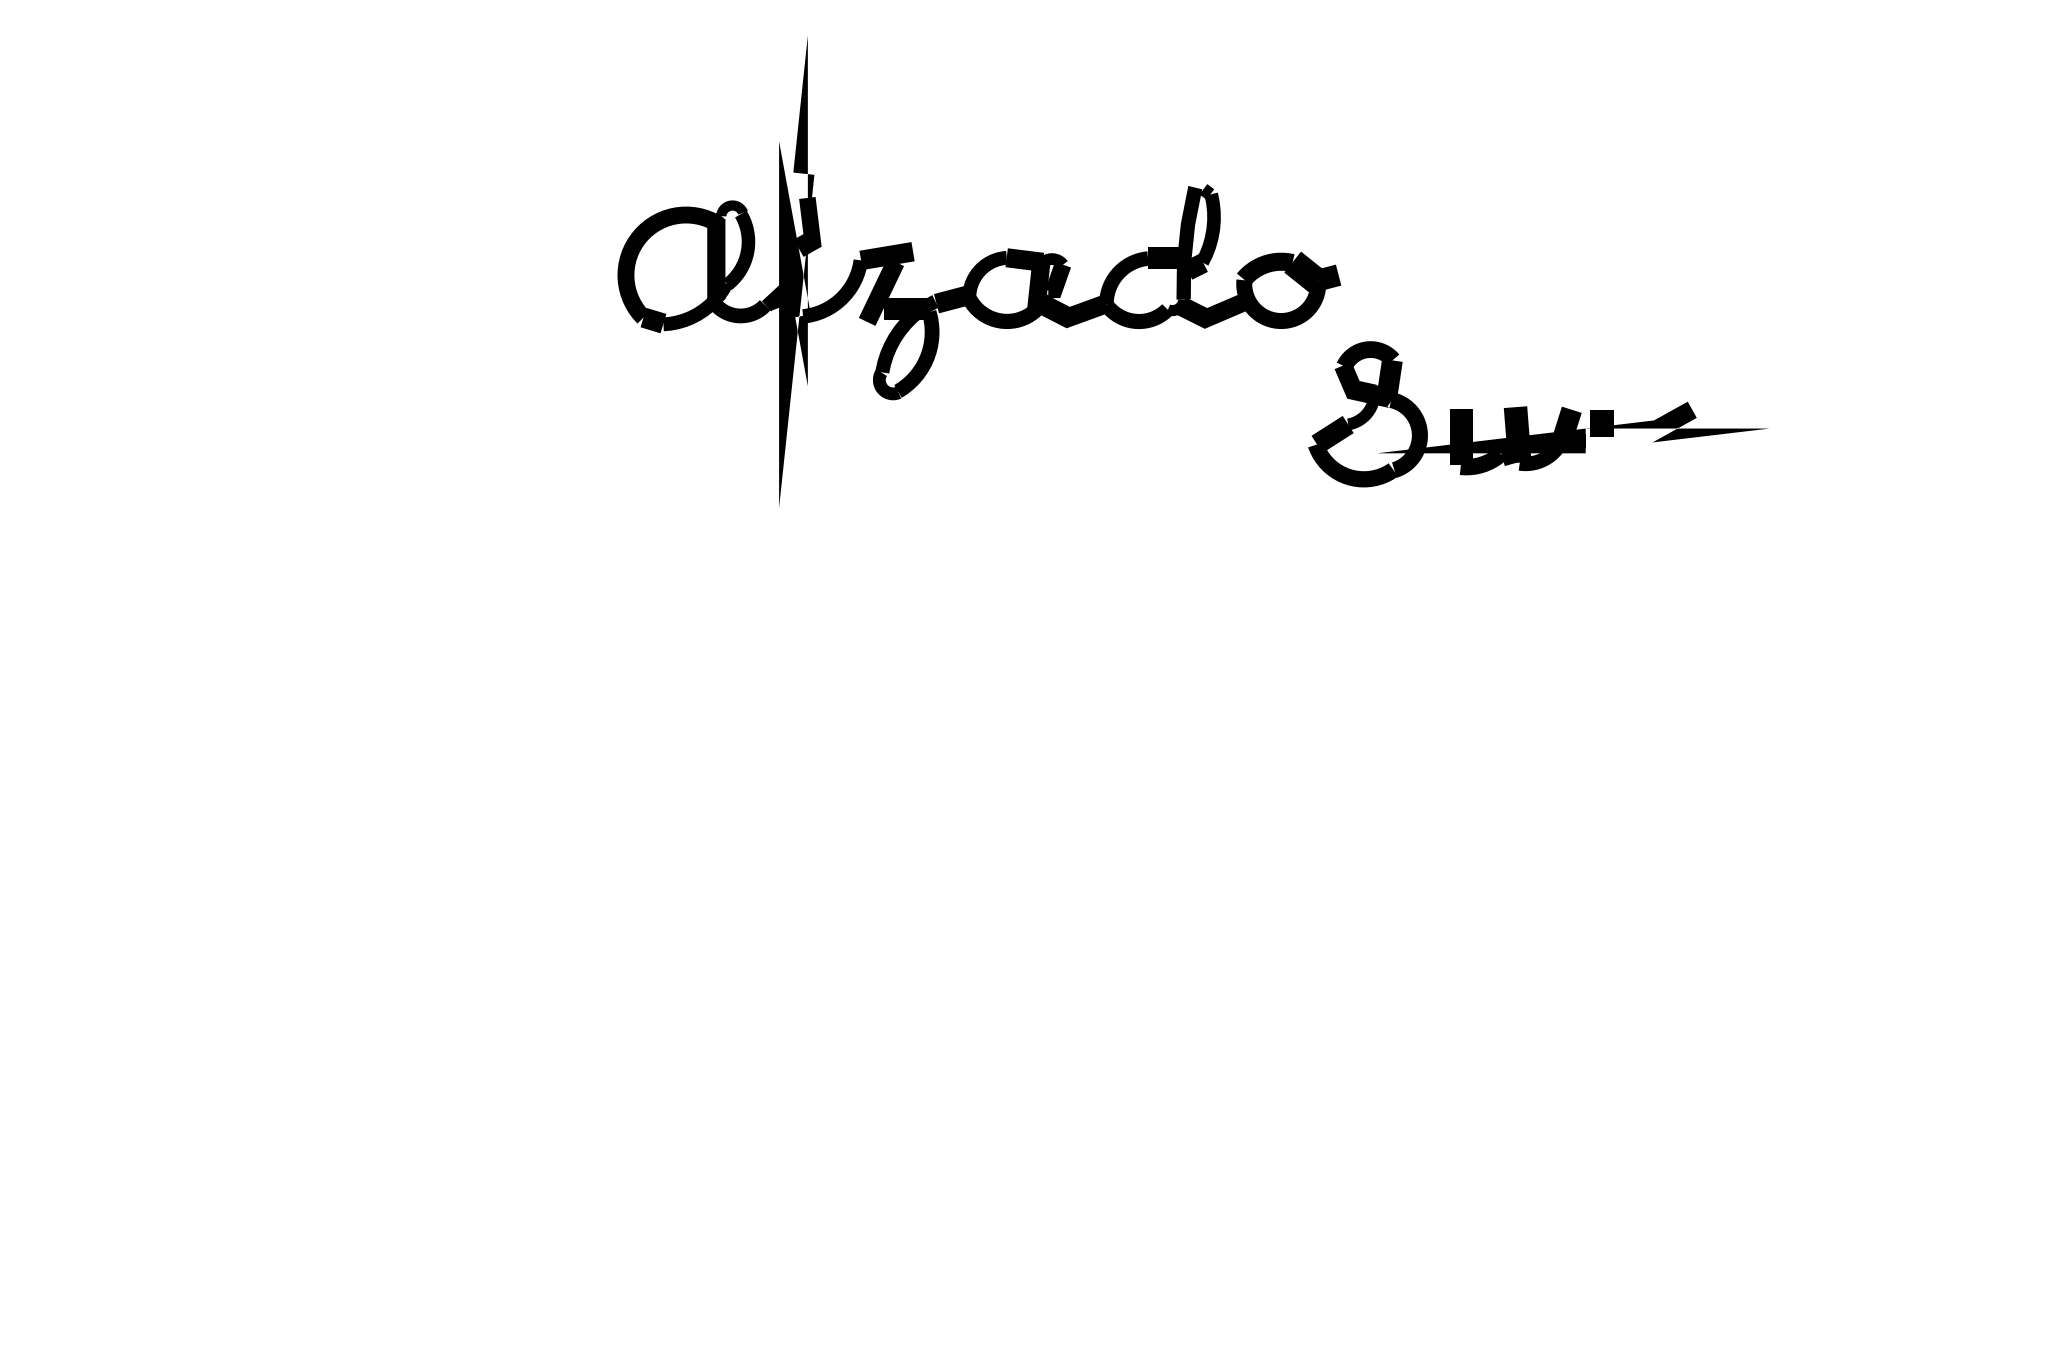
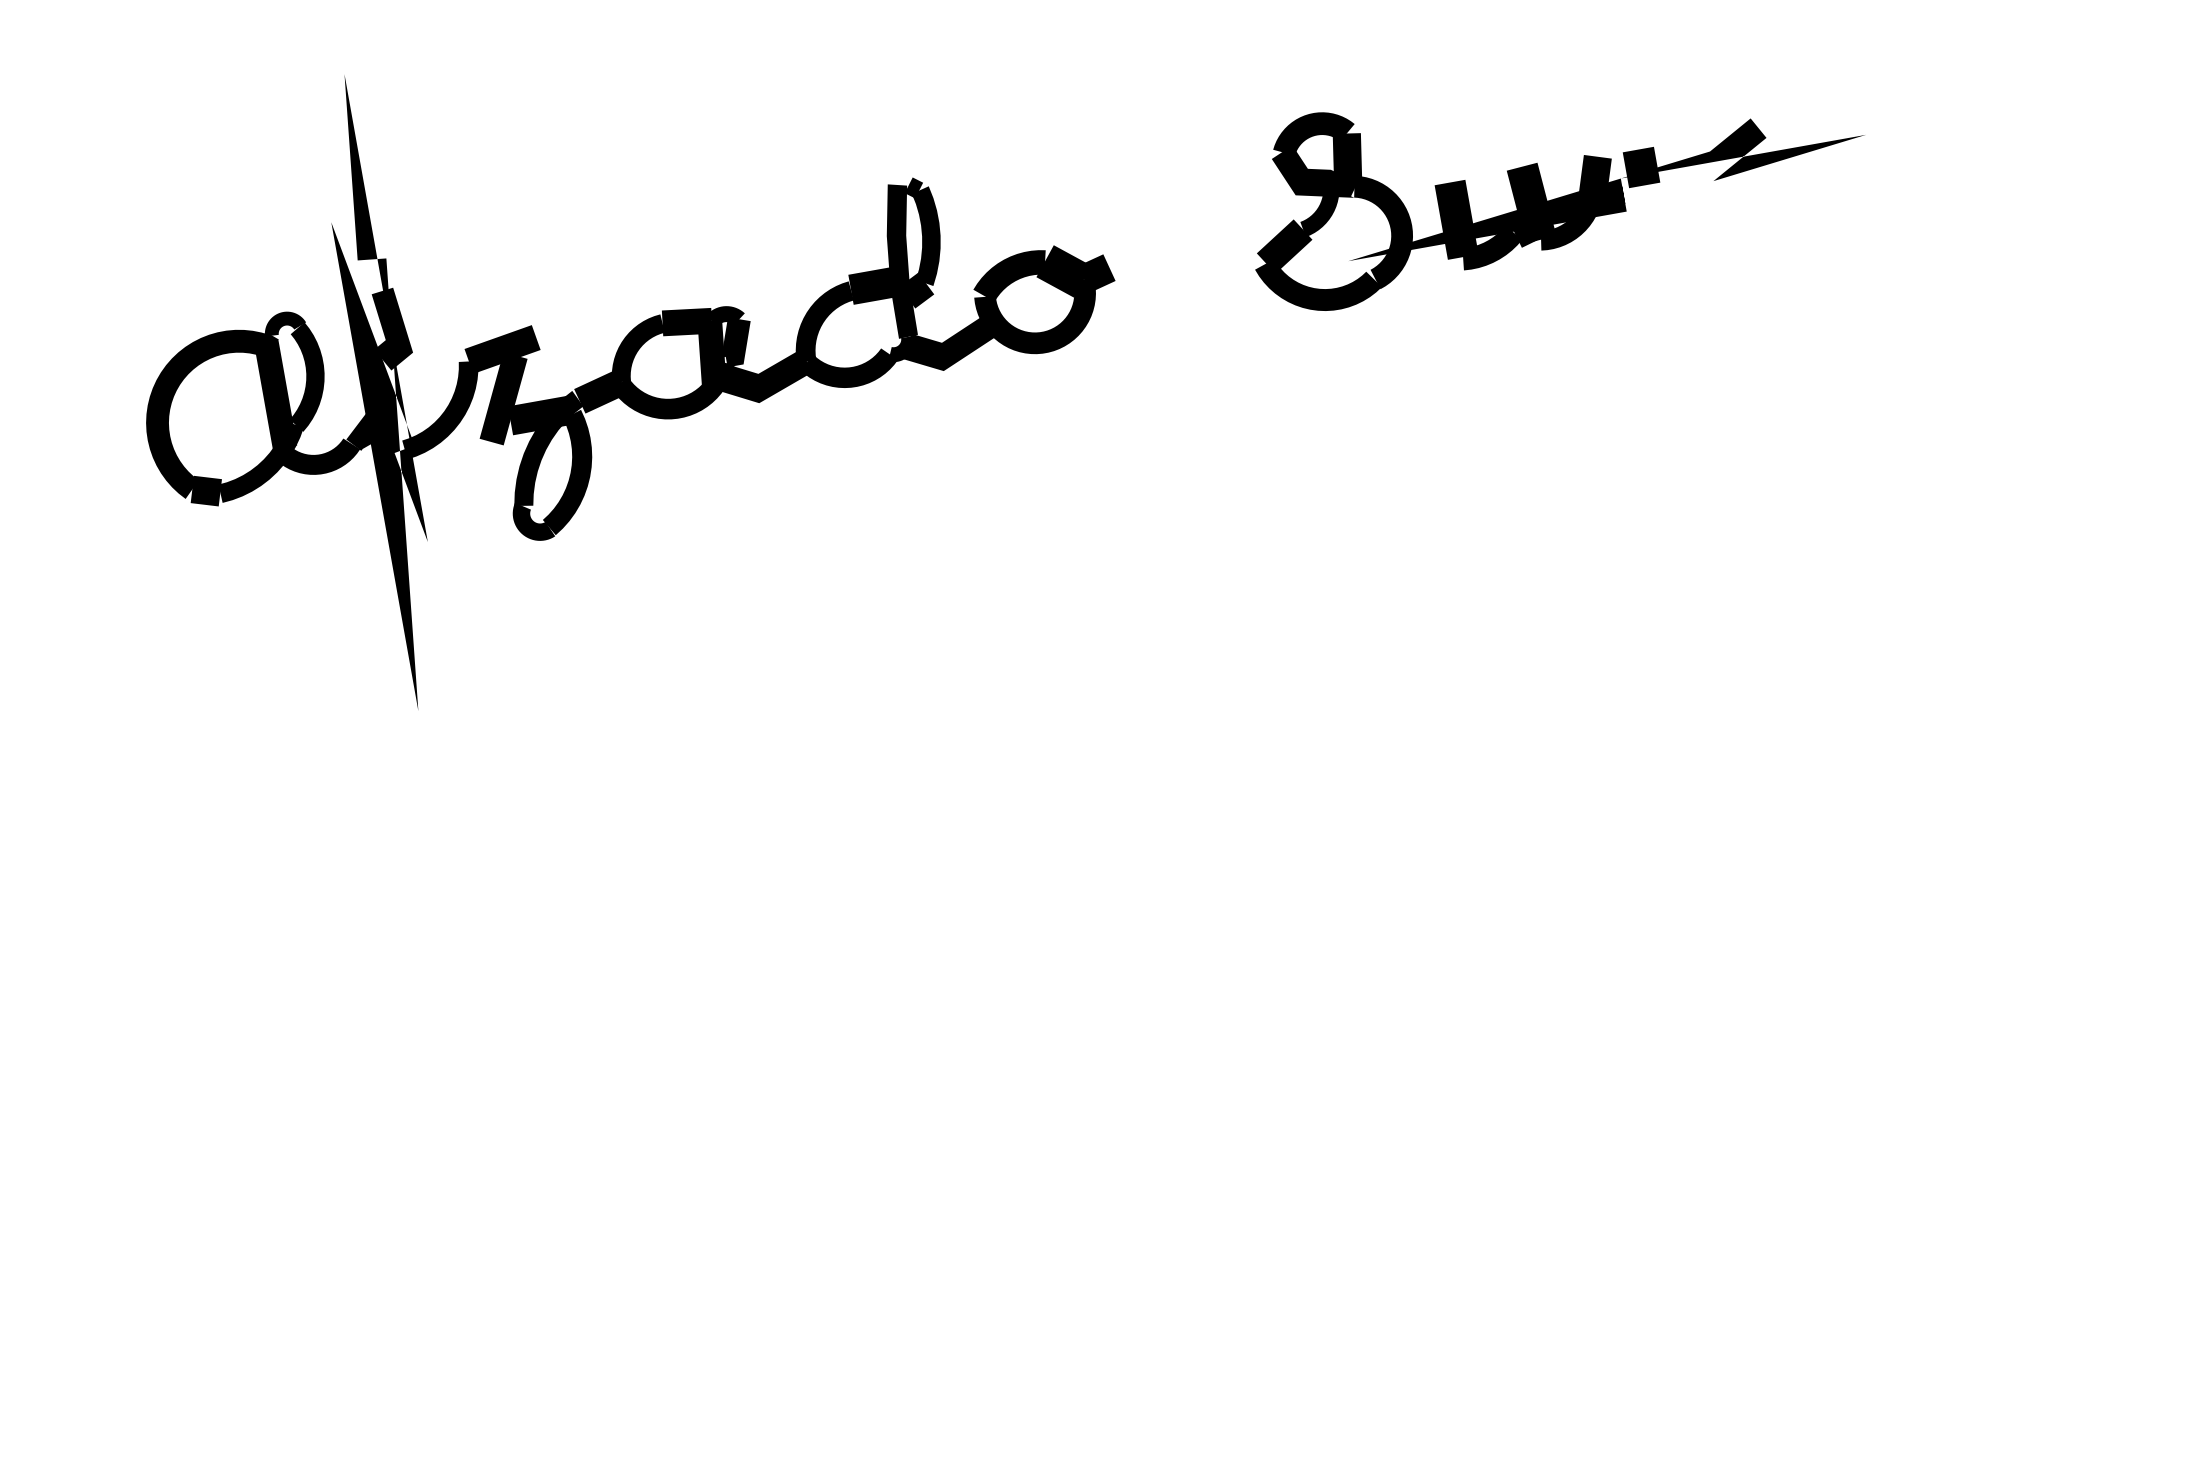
part: (1528, 418) -> (1542, 178), moved

